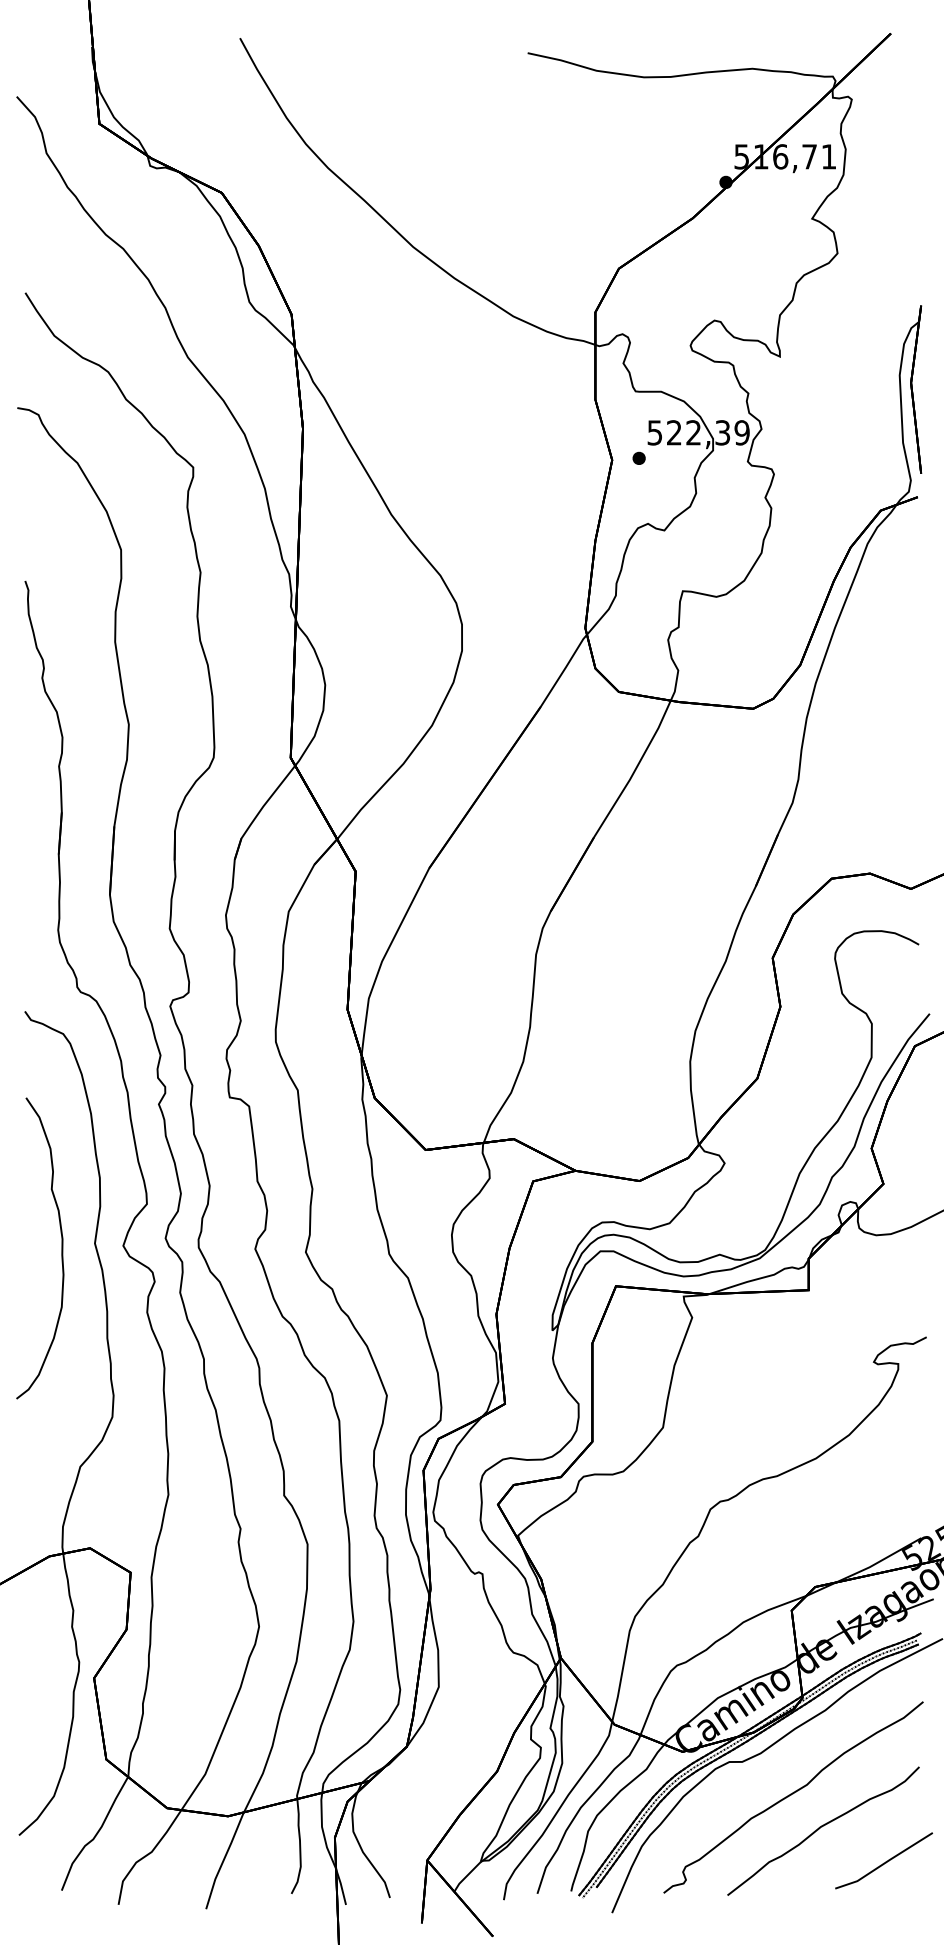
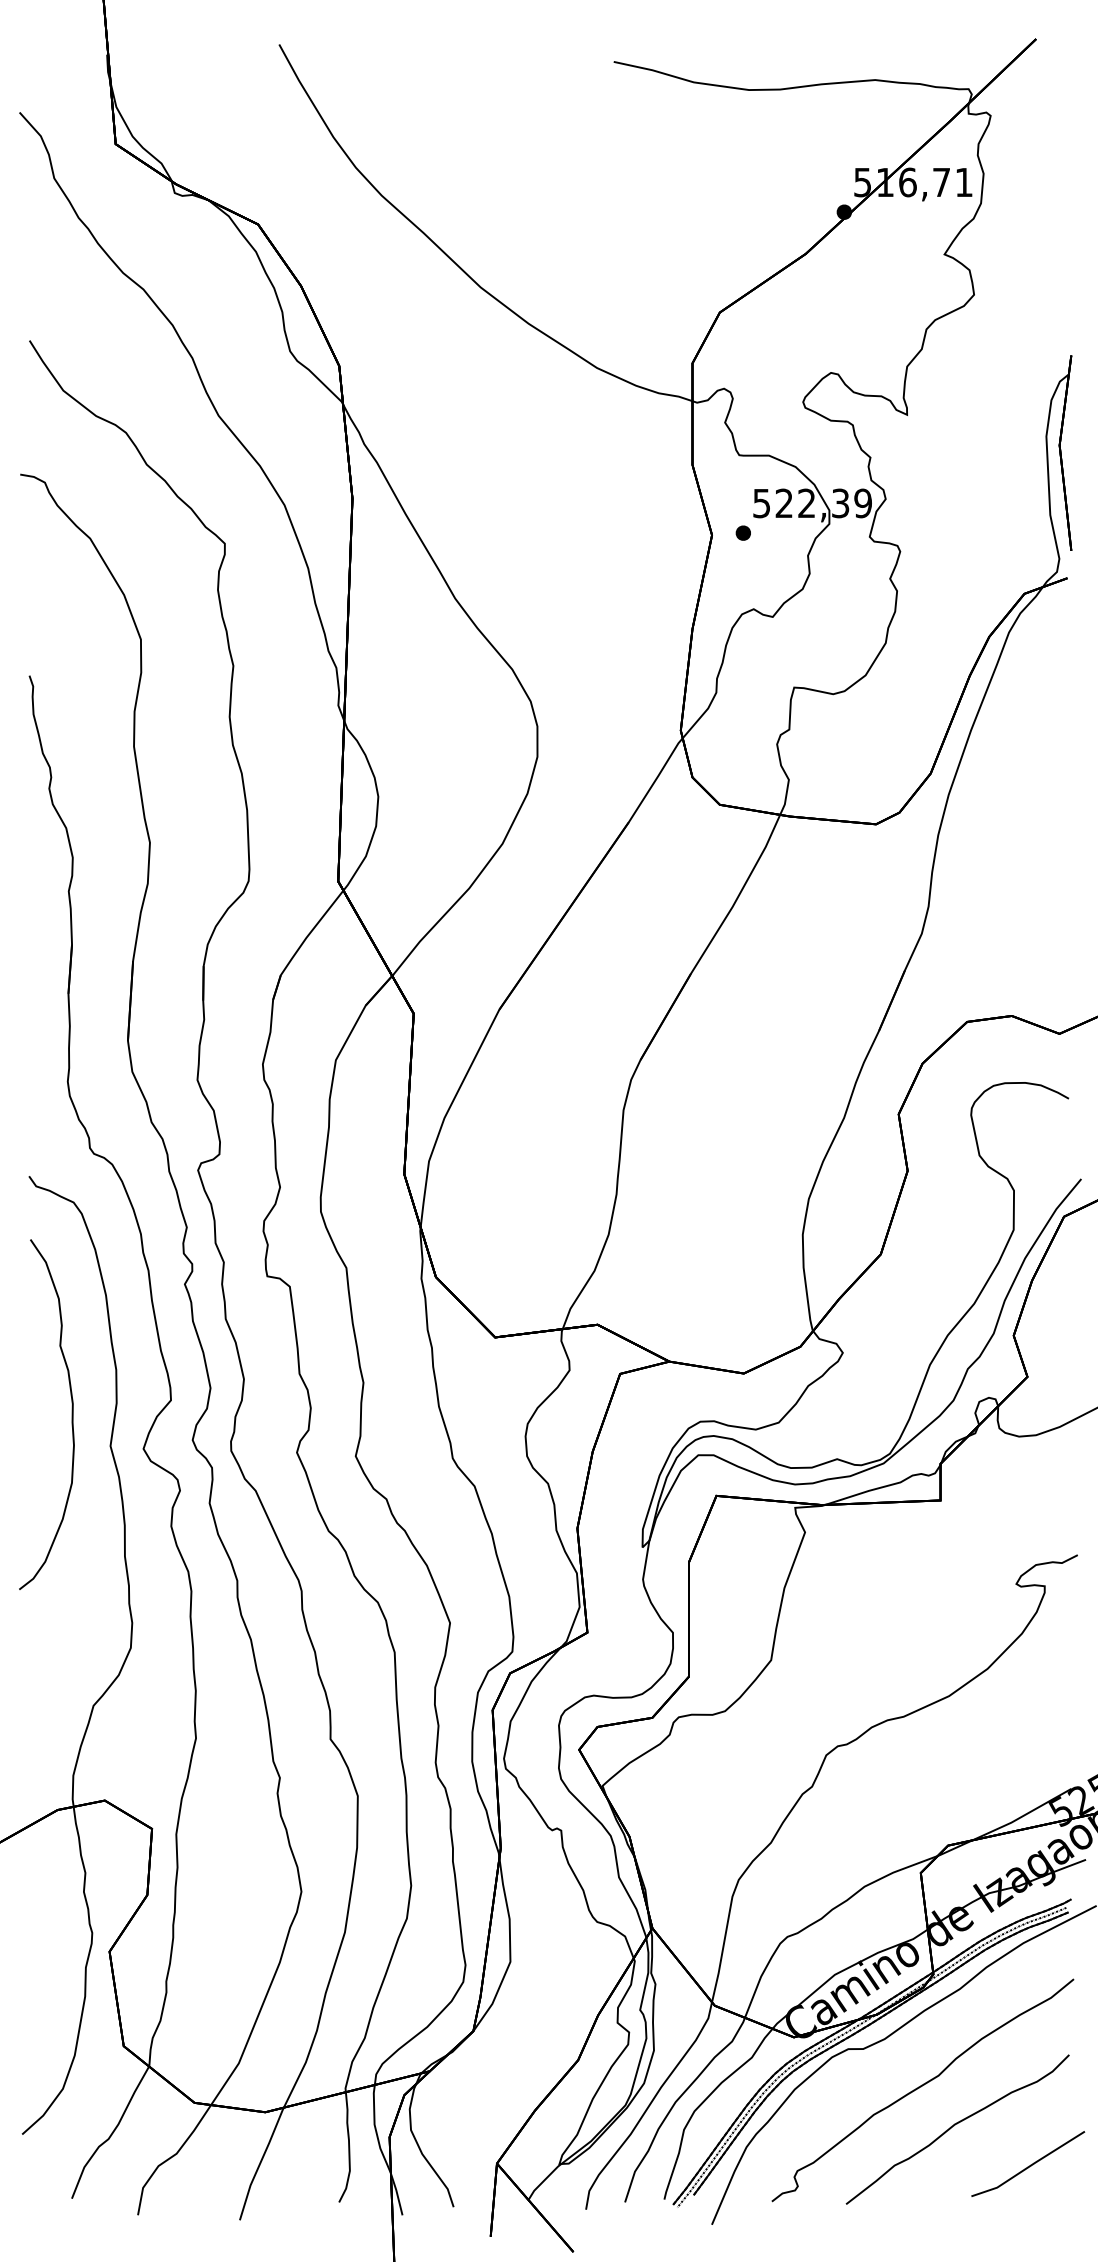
part: (61, 1248) -> (71, 1414), moved

